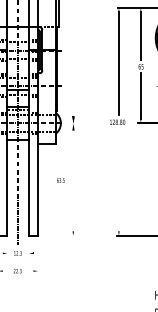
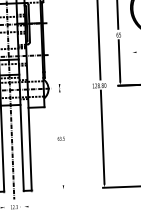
part: (72, 122) -> (58, 87), size x0.62
line: (118, 179) -> (102, 137), added
text: (60, 180) -> (60, 138), moved

